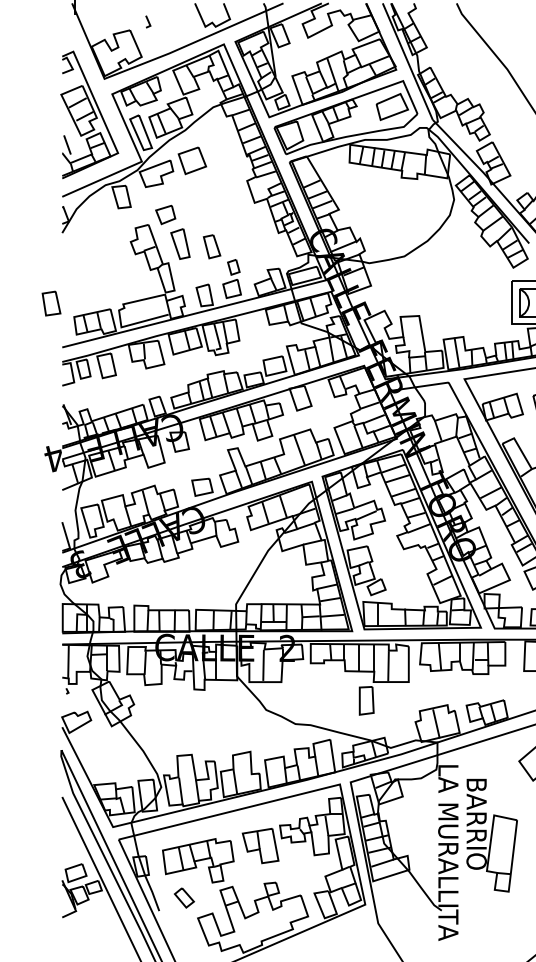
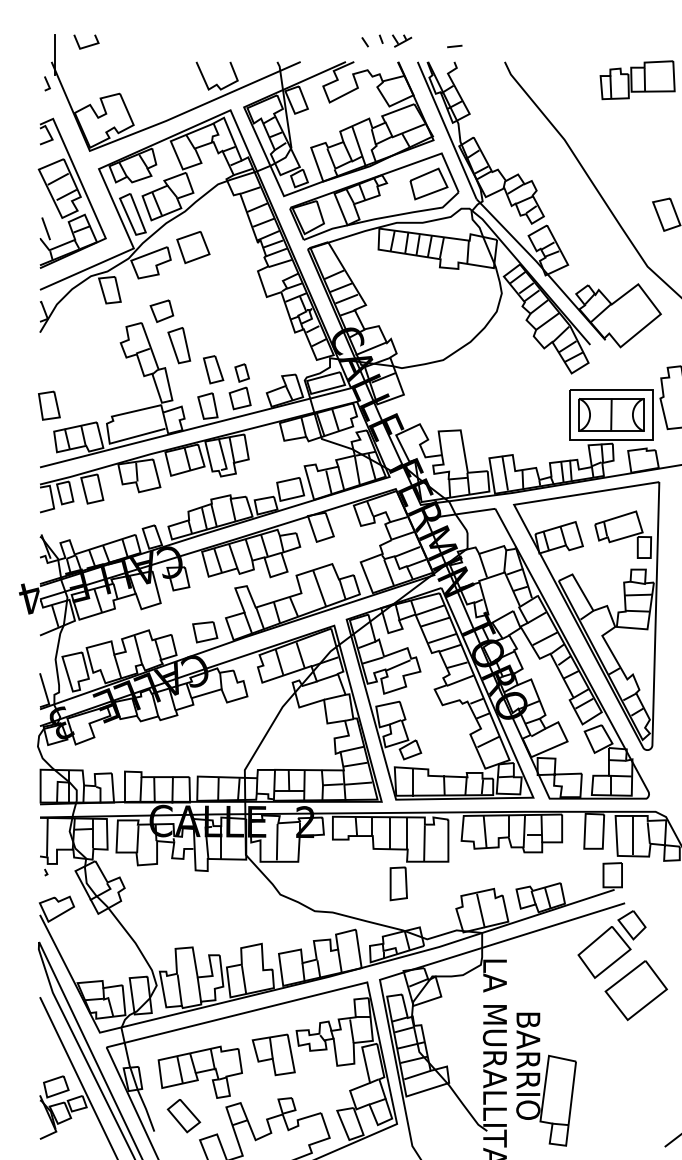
line: (148, 21) -> (47, 83), moved
part: (212, 246) -> (213, 369), moved
part: (51, 303) -> (49, 405), moved
part: (492, 835) -> (546, 1079), moved
part: (184, 898) -> (183, 1116), size x1.43

